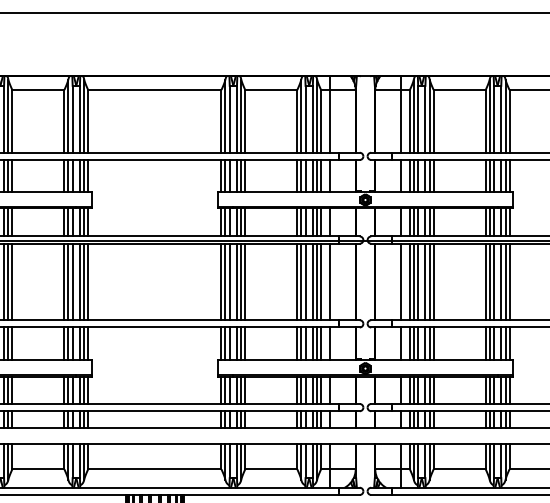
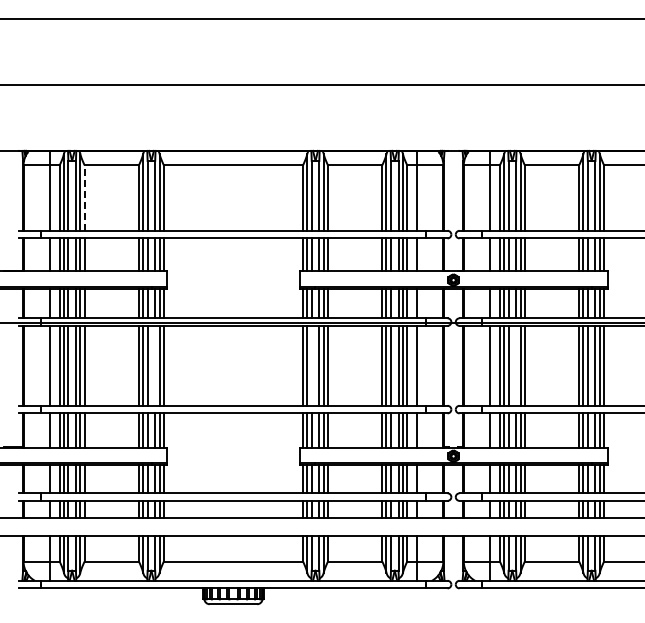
line: (12, 121) -> (84, 198), solid -> dashed
line: (80, 281) -> (155, 365), removed
line: (229, 281) -> (311, 365), removed
line: (425, 281) -> (516, 365), removed

